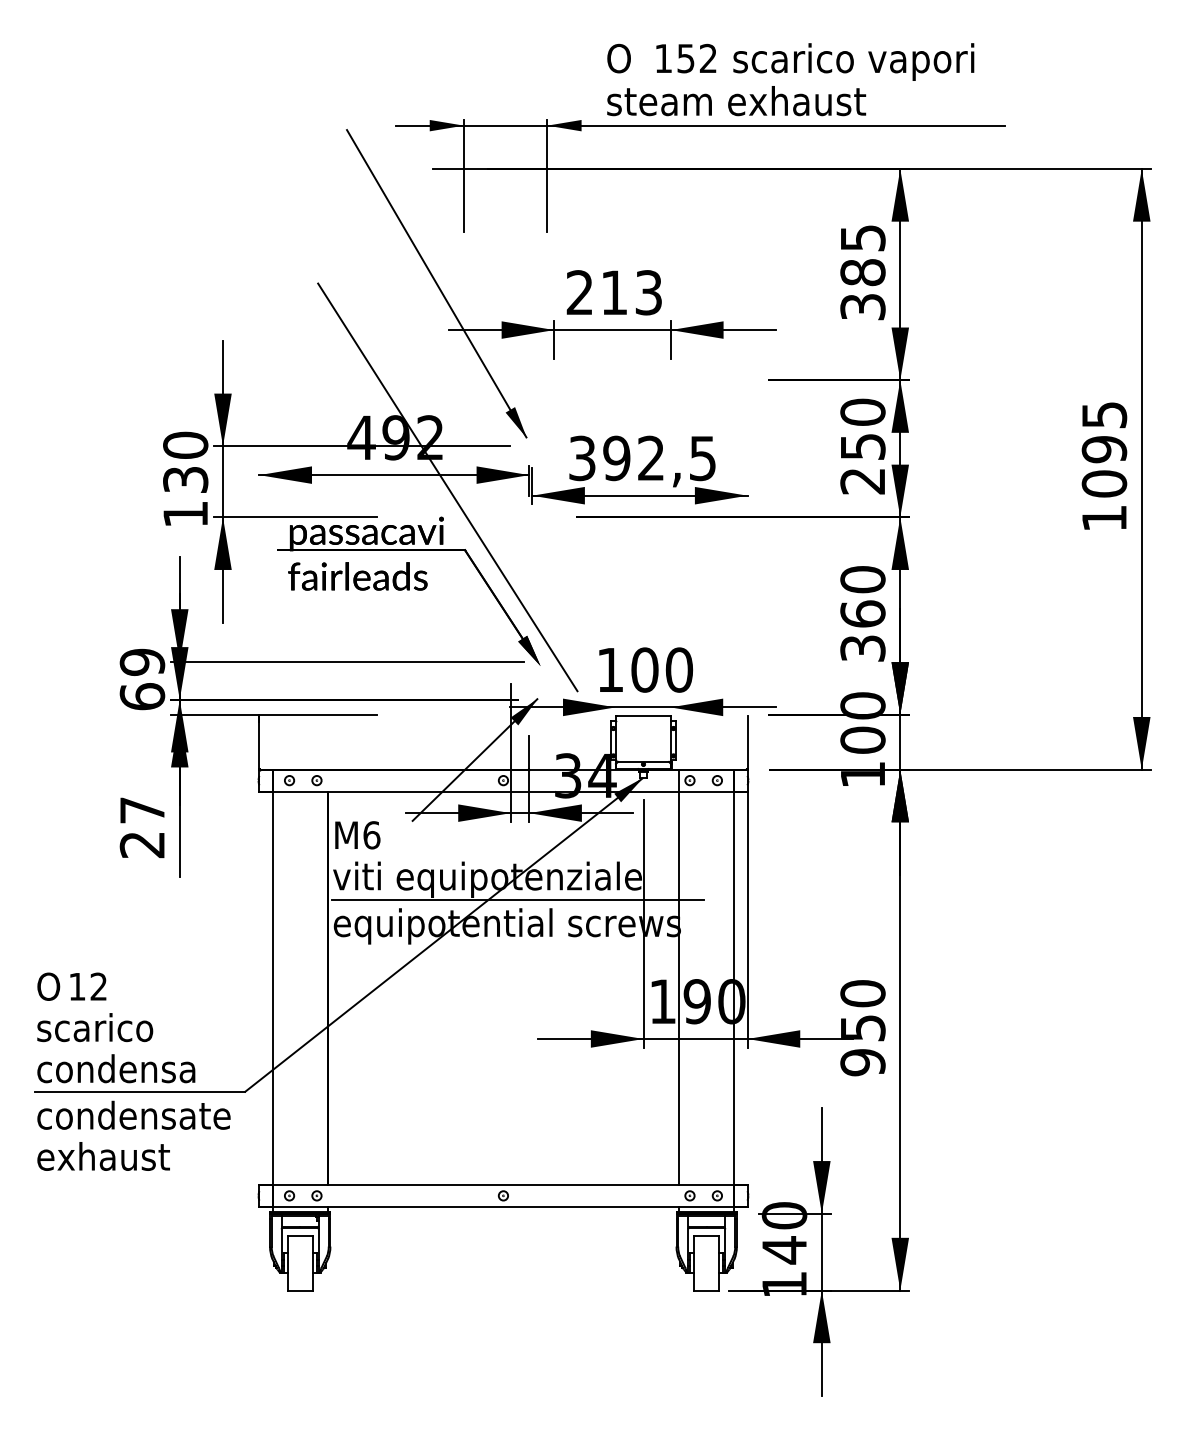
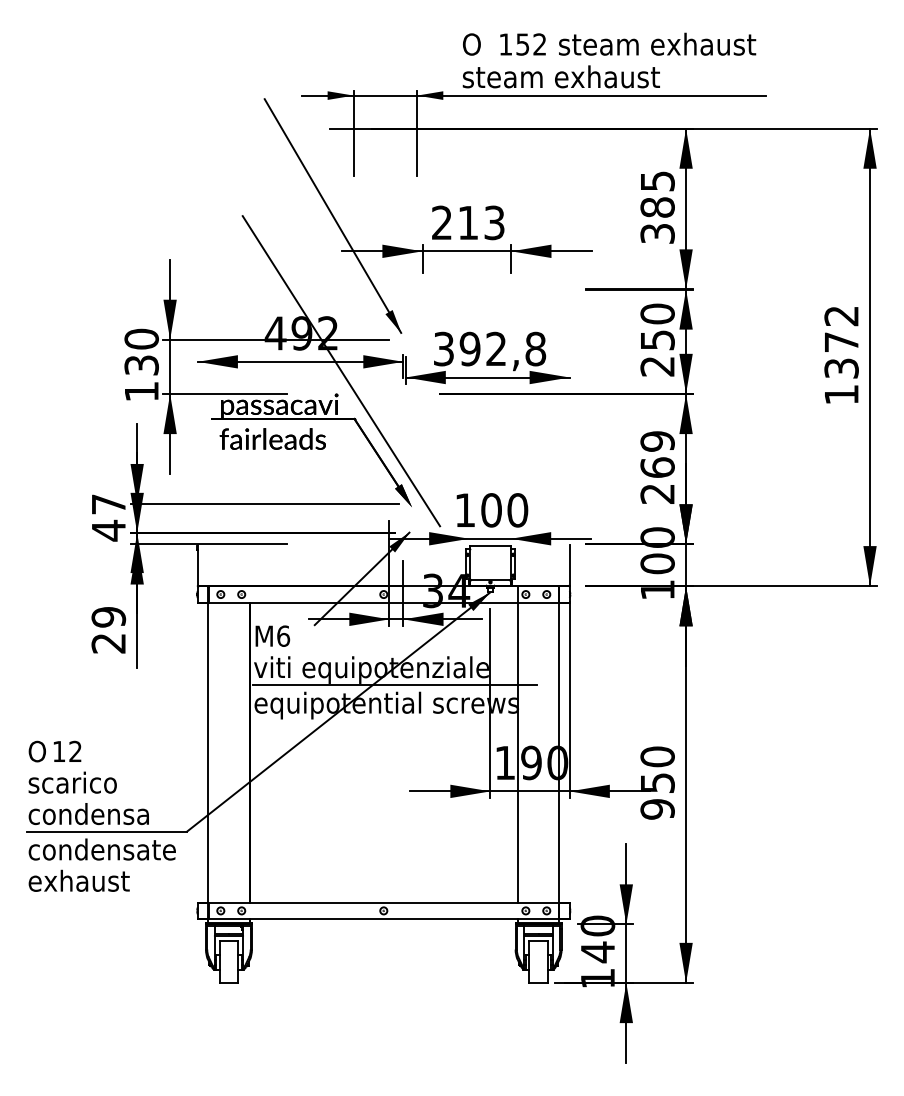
text: (871, 61) -> (664, 46), scarico vapori -> steam exhaust
text: (1104, 449) -> (841, 342), 1095 -> 1372
text: (702, 458) -> (535, 349), 392,5 -> 392,8
text: (862, 613) -> (657, 467), 360 -> 269
text: (142, 679) -> (108, 517), 69 -> 47
text: (142, 810) -> (108, 617), 27 -> 29

